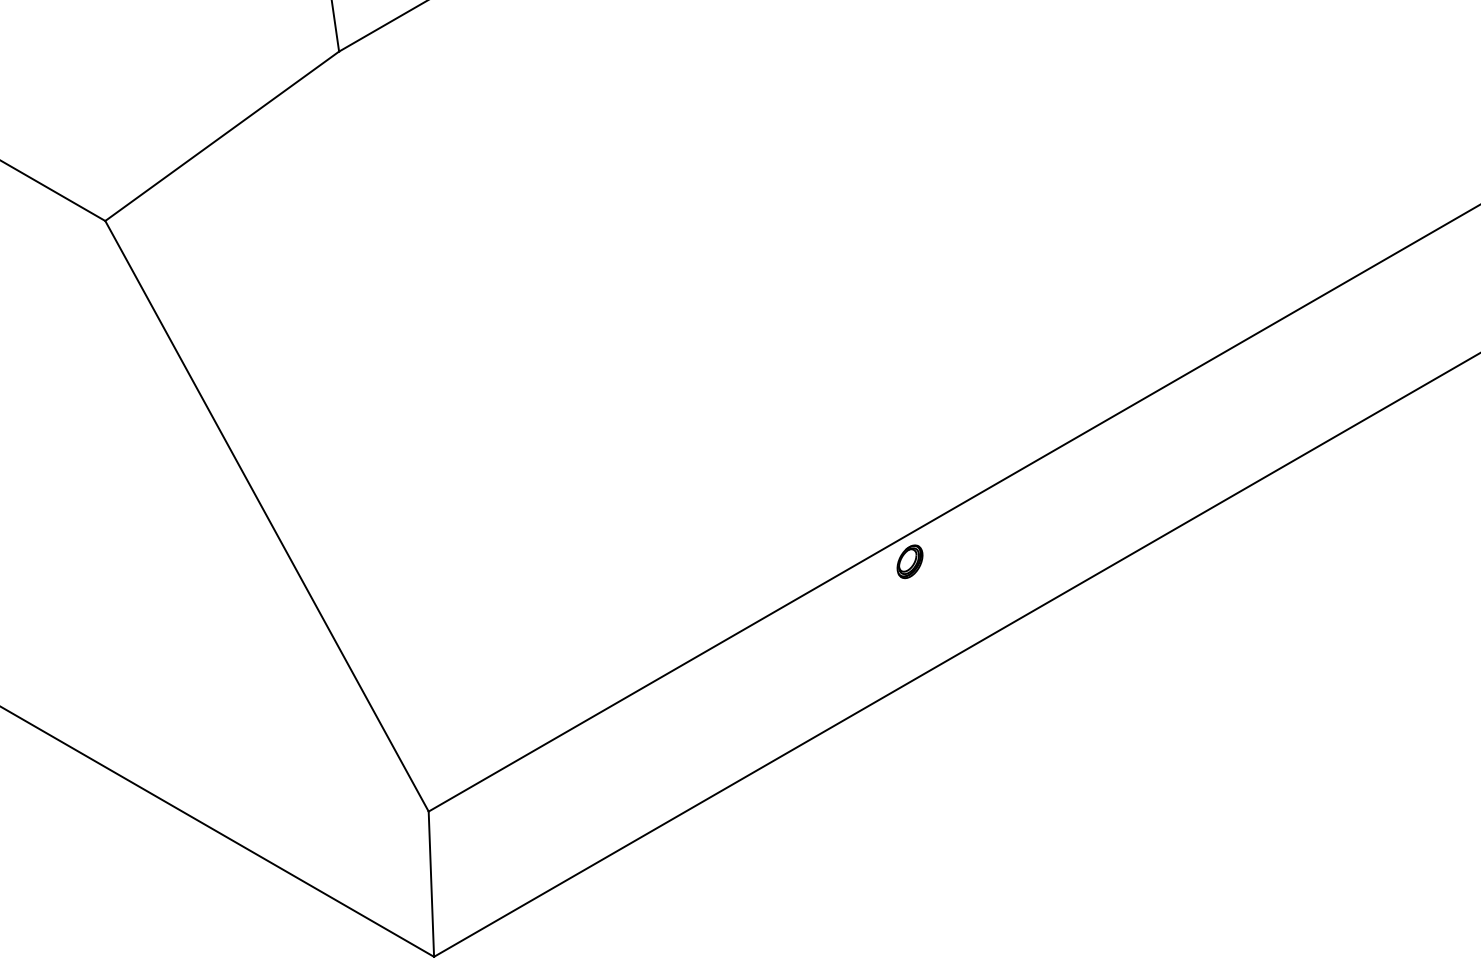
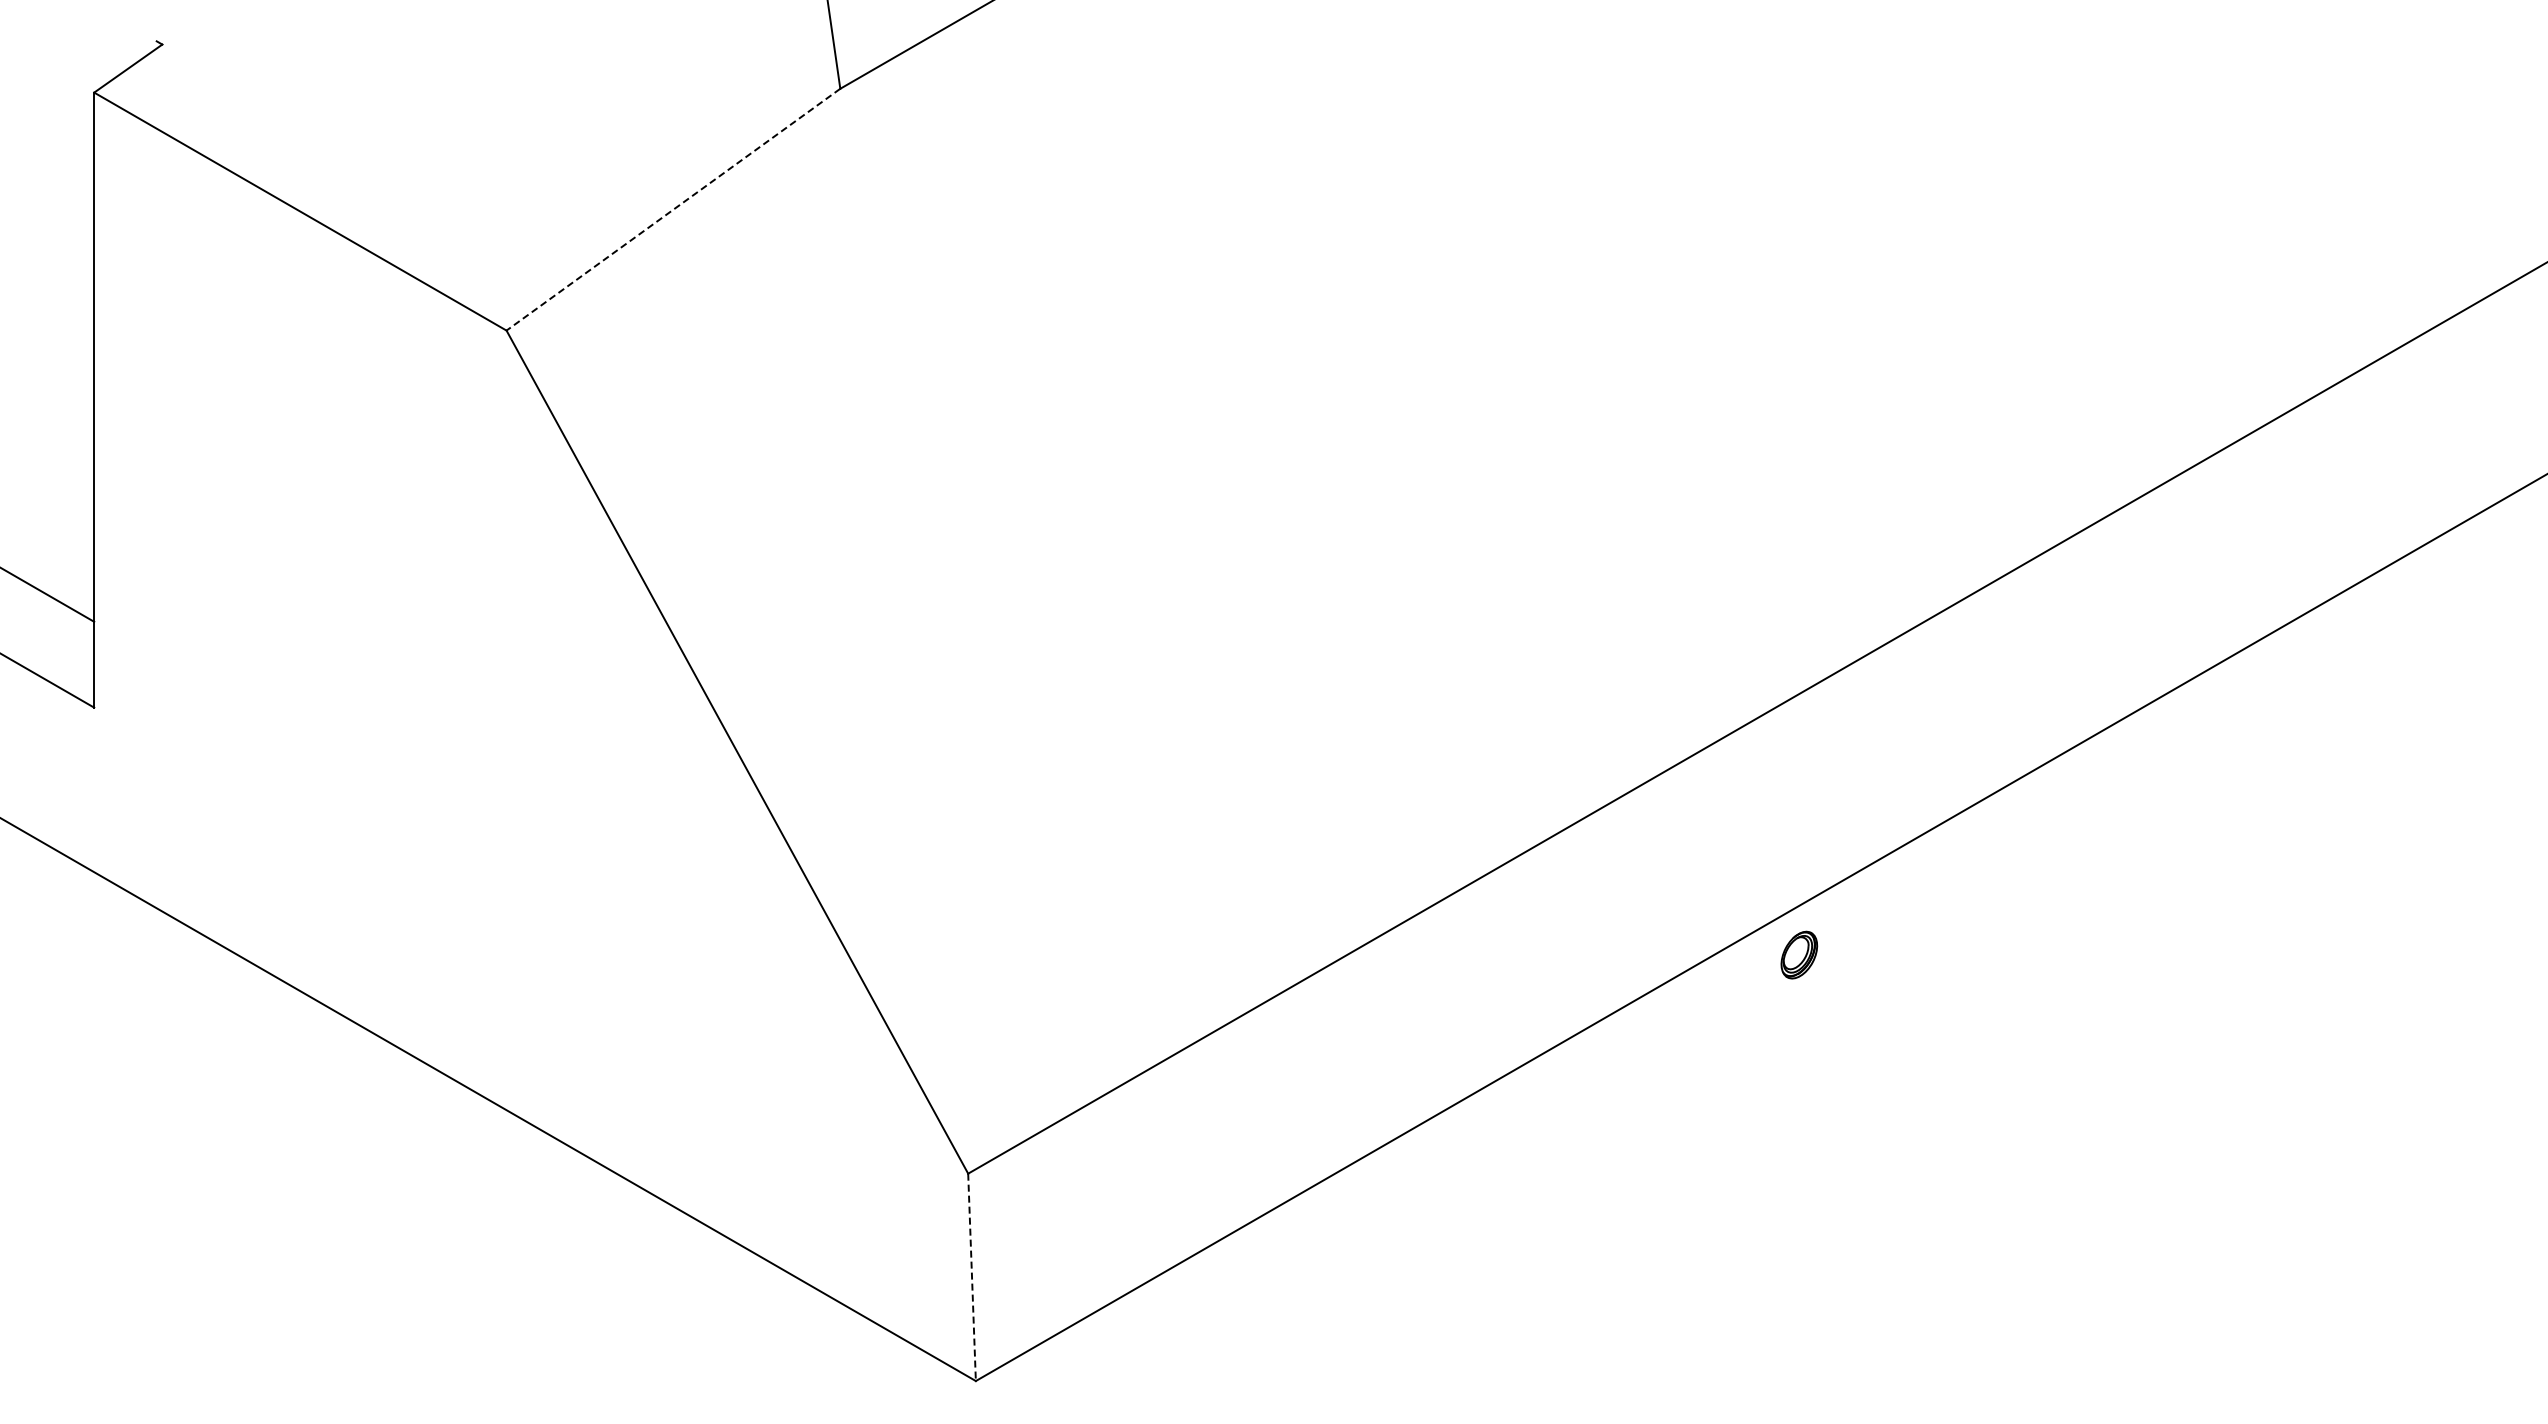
line: (222, 136) -> (673, 209), solid -> dashed
part: (910, 561) -> (1799, 954), moved
line: (431, 884) -> (972, 1277), solid -> dashed

